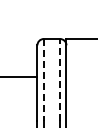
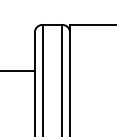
line: (60, 79) -> (62, 73), dashed -> solid
line: (43, 80) -> (42, 75), dashed -> solid

